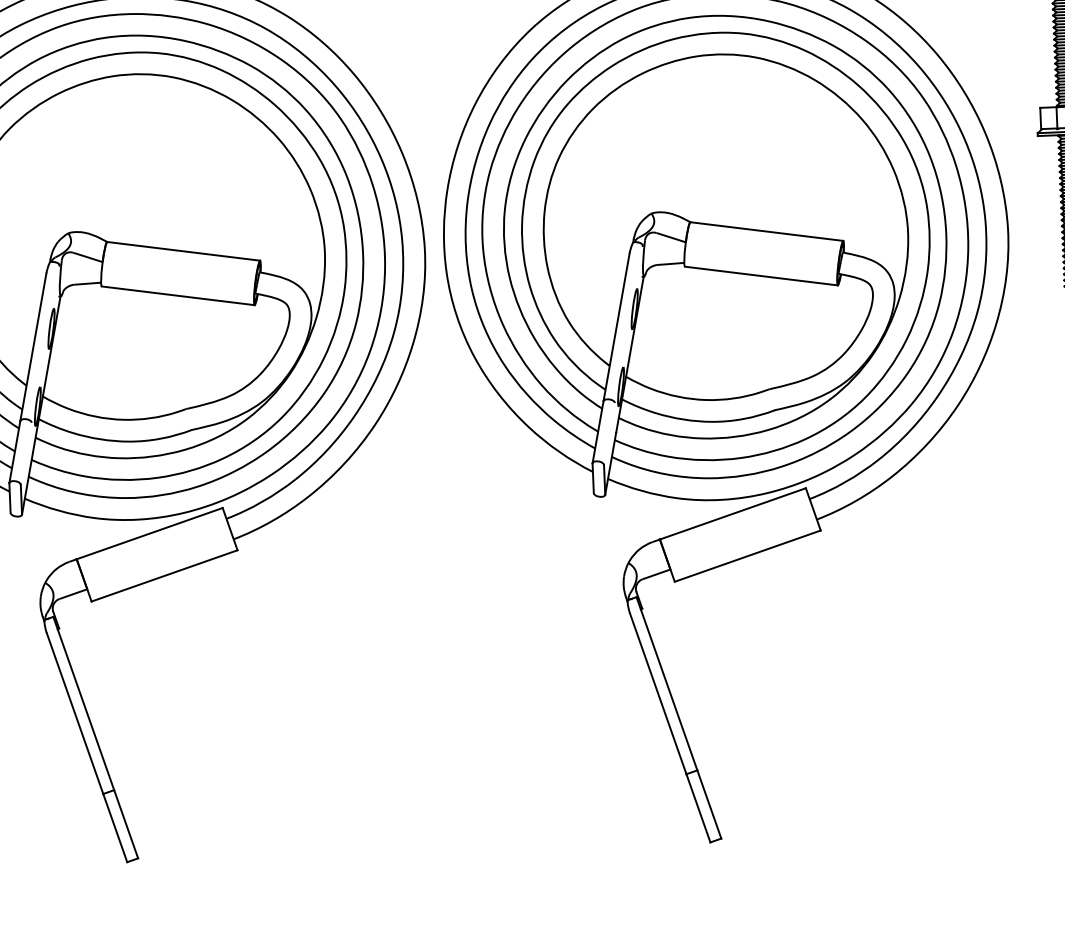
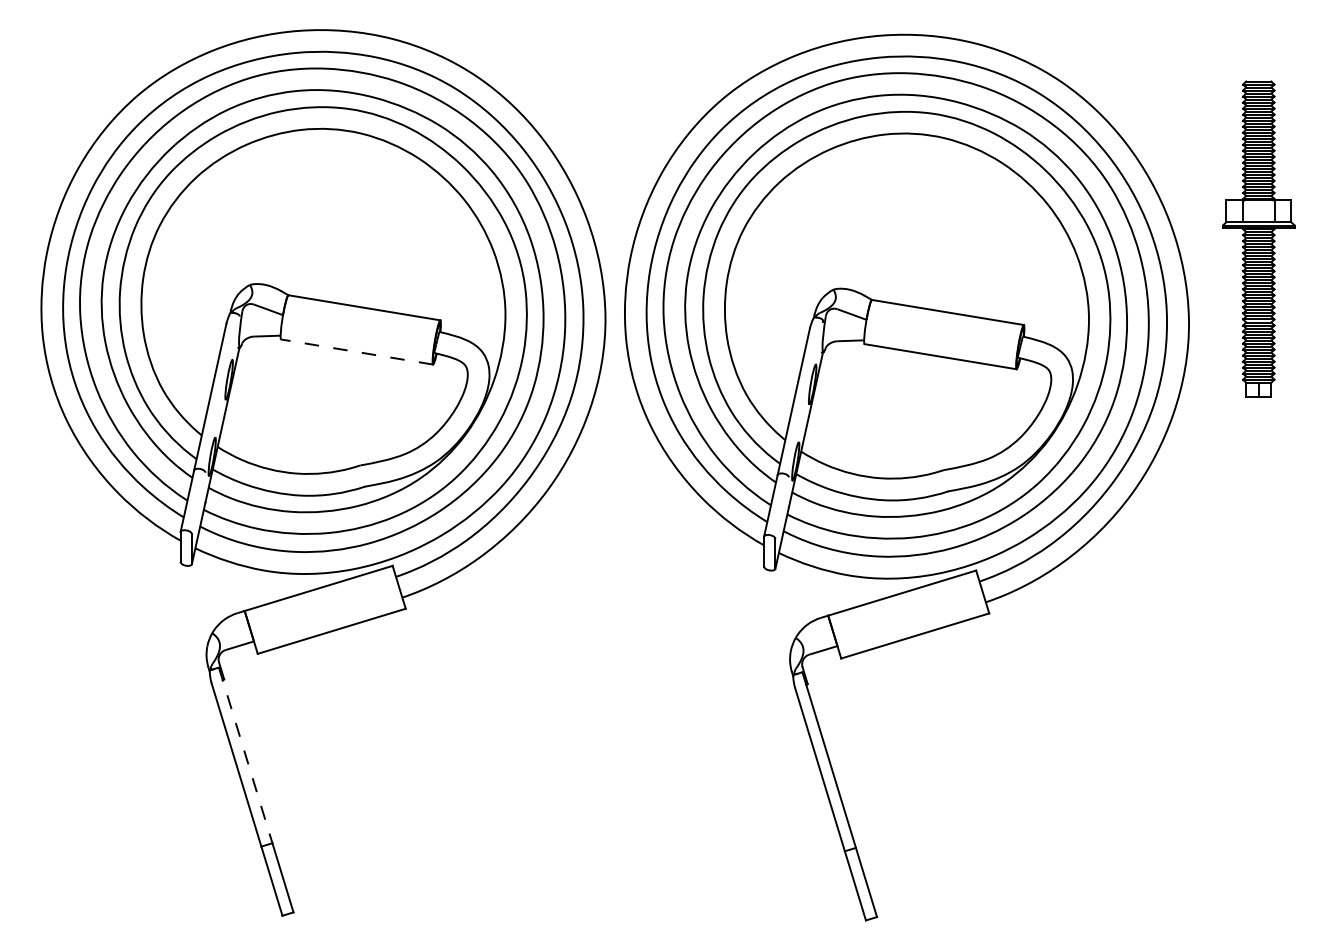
line: (177, 295) -> (356, 351), solid -> dashed
line: (83, 703) -> (245, 755), solid -> dashed

